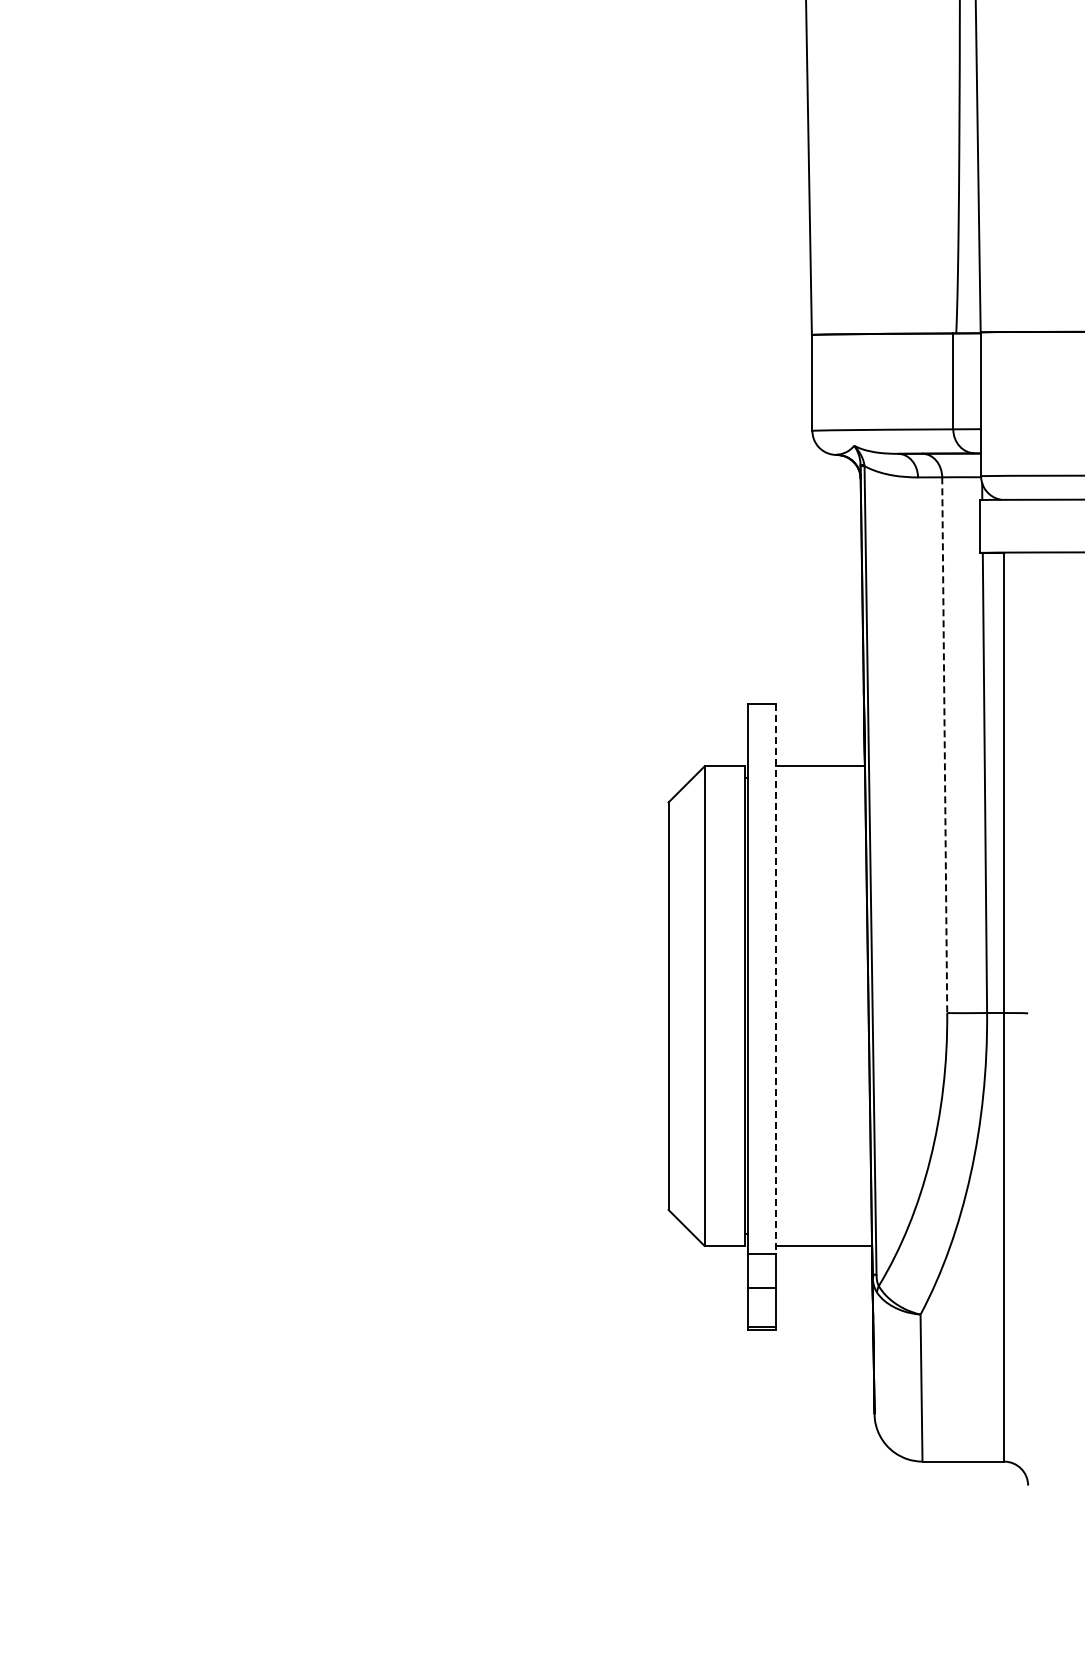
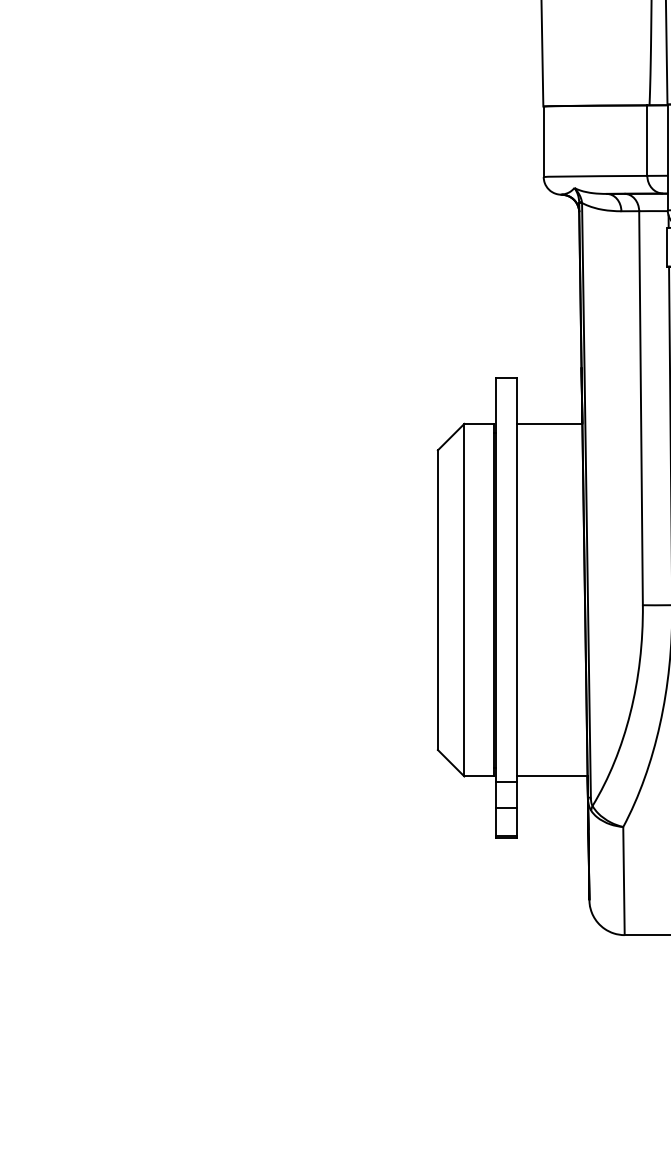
line: (944, 745) -> (640, 408), dashed -> solid
line: (776, 978) -> (517, 579), dashed -> solid

